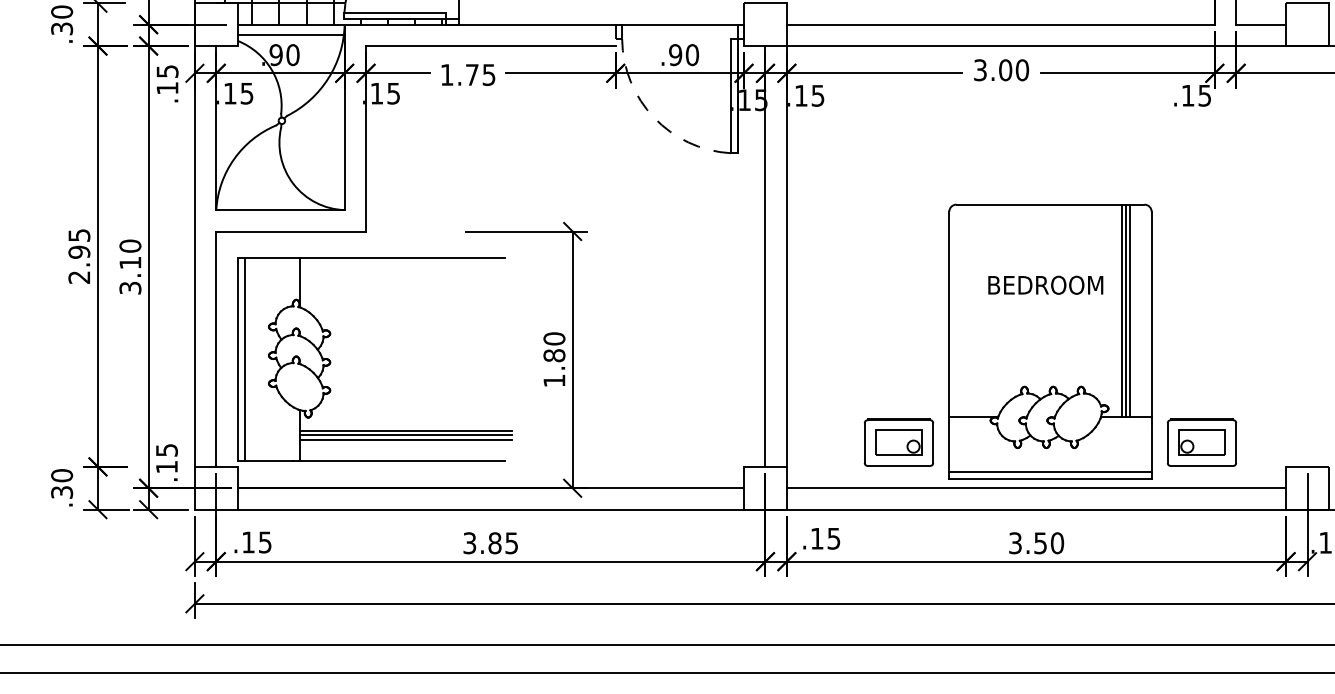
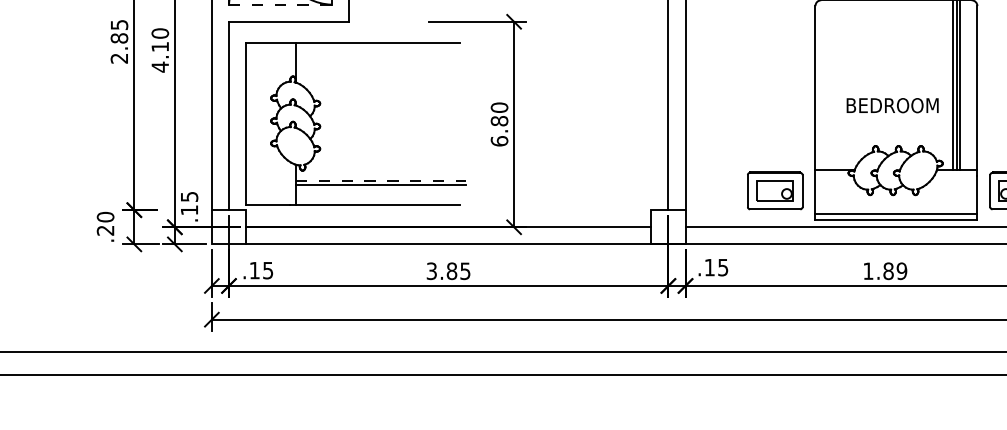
line: (280, 210) -> (280, 5), solid -> dashed
text: (79, 251) -> (119, 37), 2.95 -> 2.85
text: (1045, 284) -> (892, 105), moved
text: (130, 288) -> (160, 67), 3.10 -> 4.10
line: (244, 359) -> (251, 124), removed
text: (554, 380) -> (499, 141), 1.80 -> 6.80
line: (406, 430) -> (381, 181), solid -> dashed
line: (405, 439) -> (380, 188), removed
text: (62, 492) -> (105, 230), .30 -> .20
text: (1036, 543) -> (885, 271), 3.50 -> 1.89

